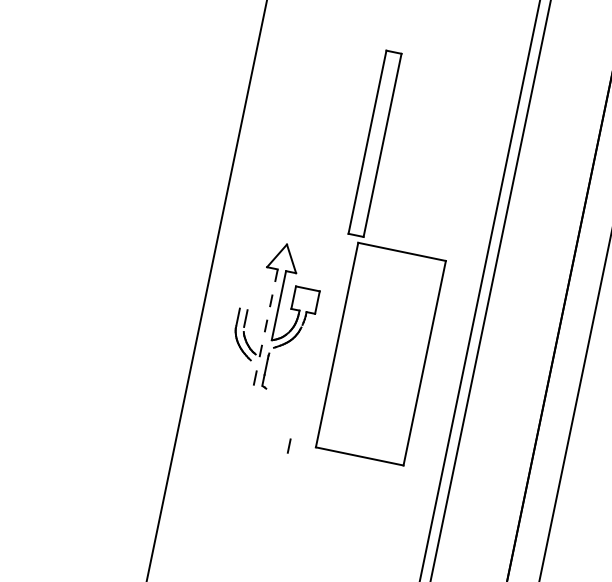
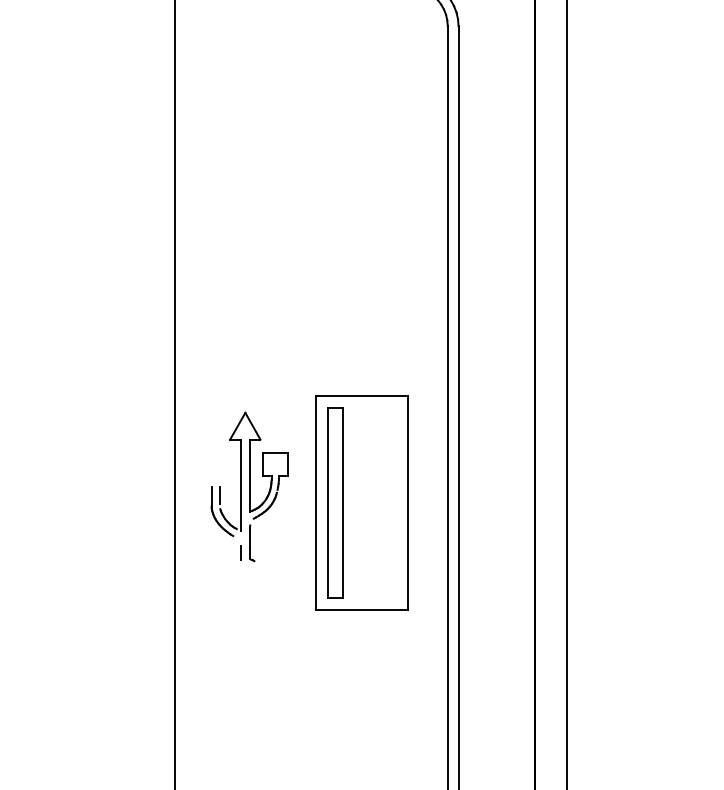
part: (375, 143) -> (335, 502), moved
line: (268, 313) -> (241, 485), dashed -> solid
line: (288, 445) -> (288, 613), removed

